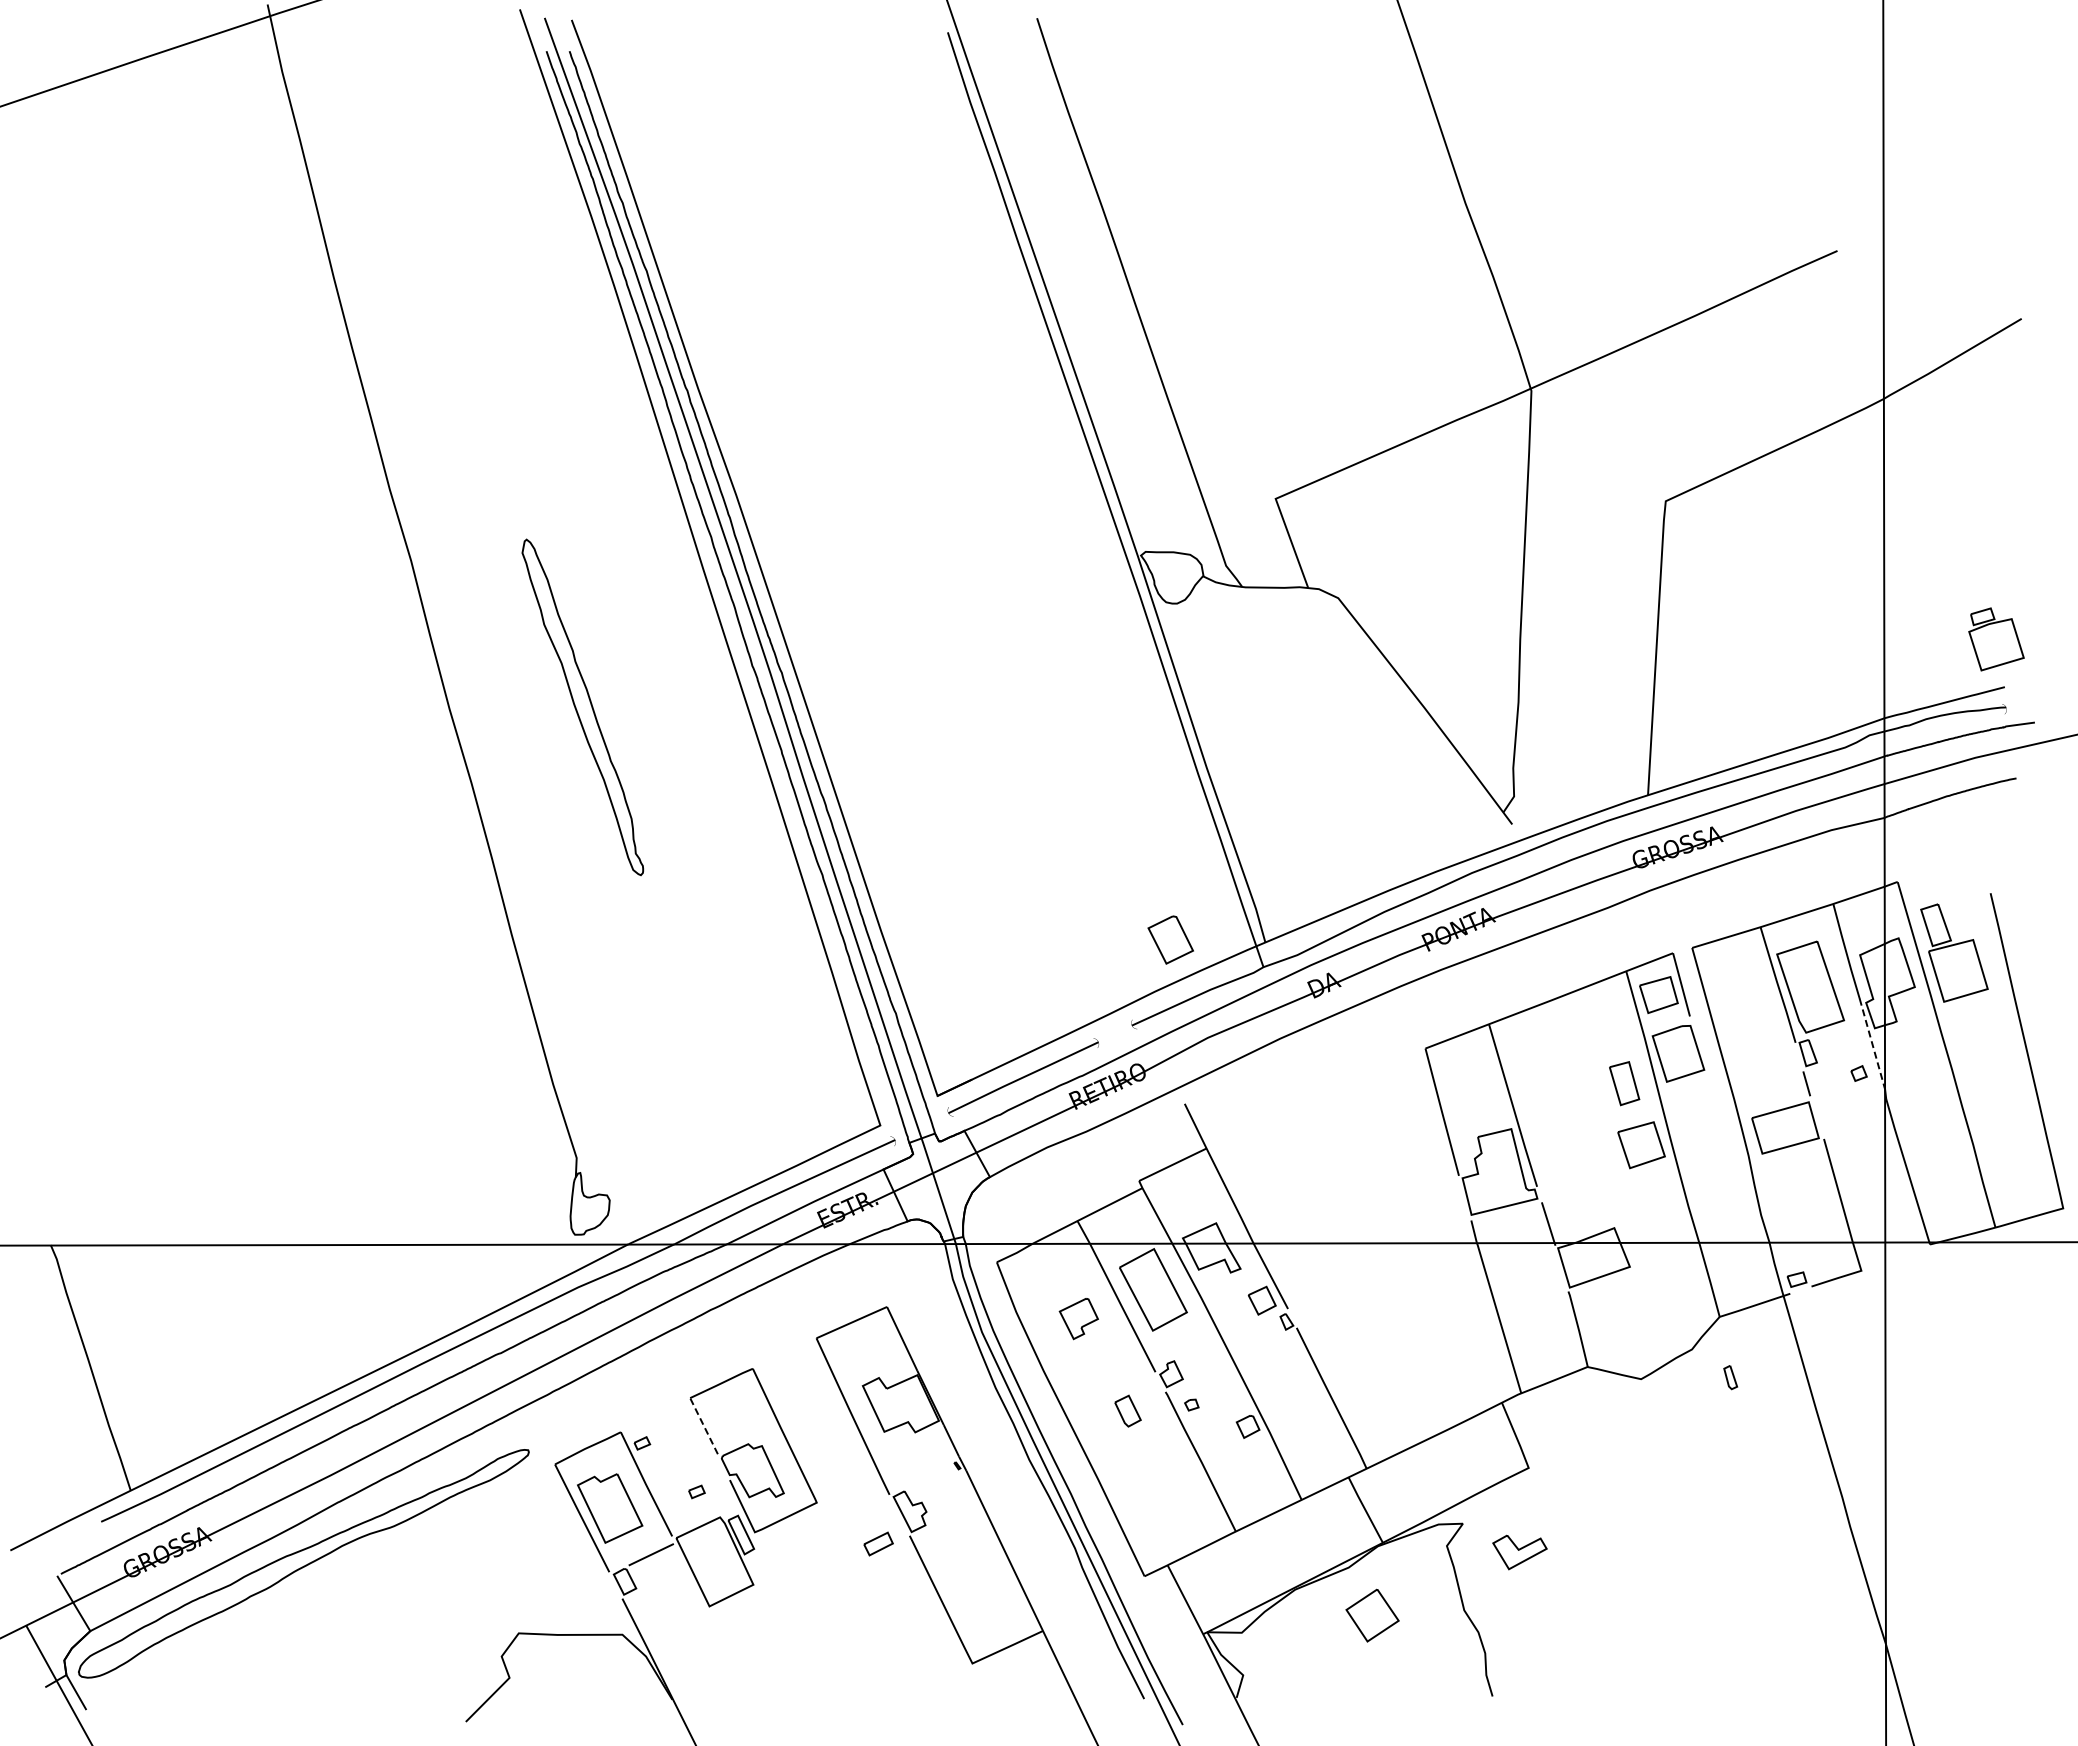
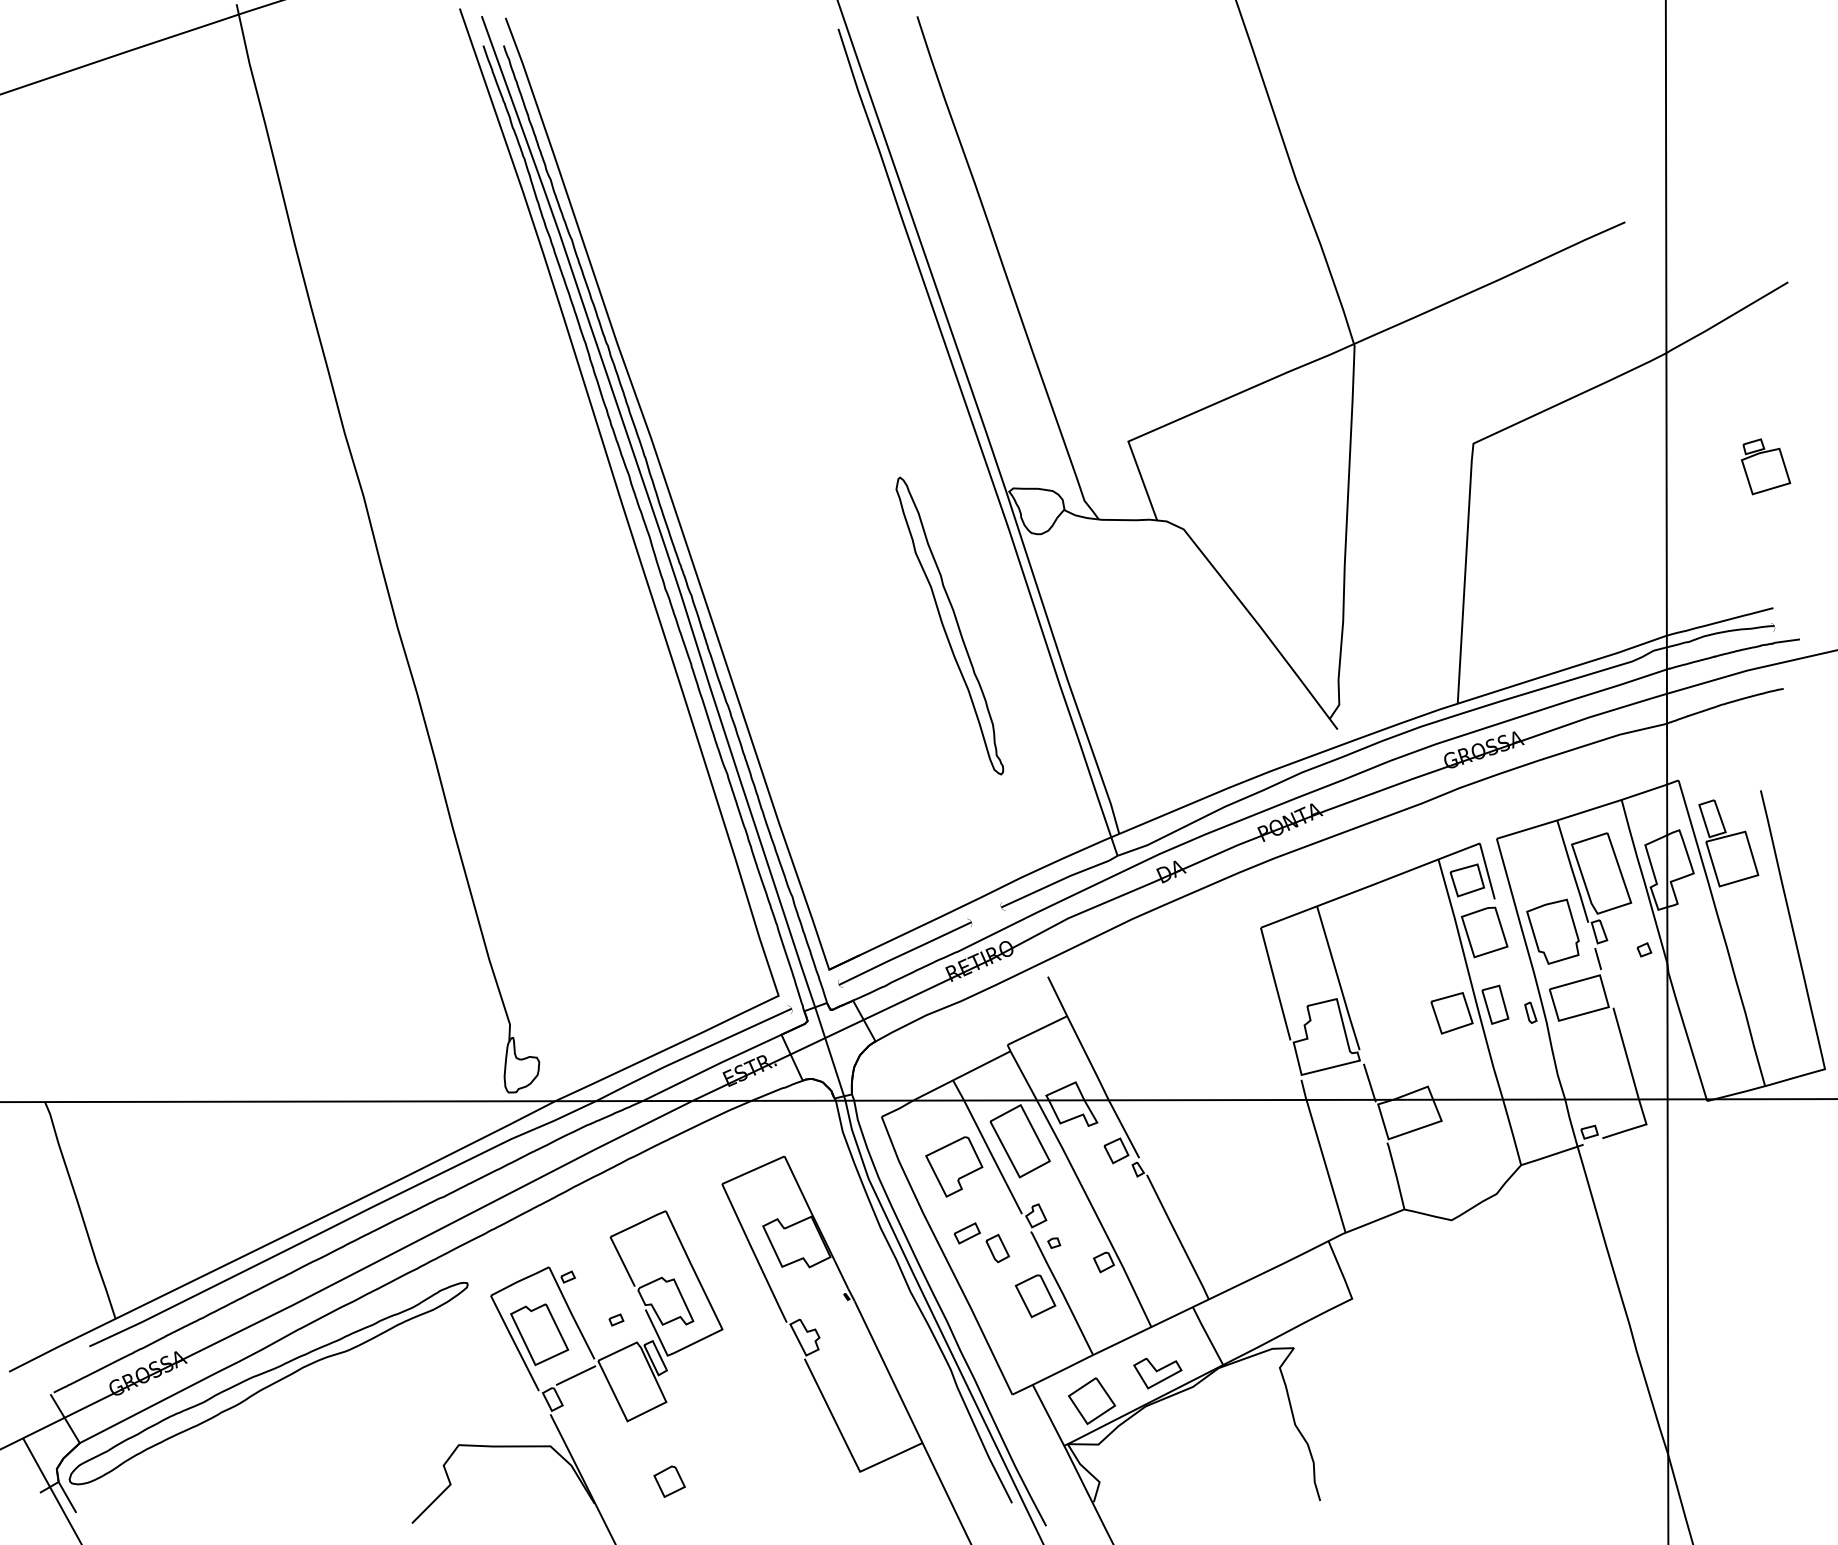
part: (1996, 639) -> (1766, 466), moved
part: (582, 707) -> (949, 626), moved
part: (1170, 939) -> (1035, 1295), moved
line: (1872, 1044) -> (1656, 924), dashed -> solid
part: (1755, 1052) -> (1552, 931), added
part: (1624, 1083) -> (1495, 1004), moved
part: (1078, 1318) -> (953, 1166), size x1.67
part: (1730, 1377) -> (1530, 1012), moved
line: (703, 1425) -> (622, 1261), dashed -> solid
part: (878, 1543) -> (967, 1232), moved
part: (1519, 1552) -> (1157, 1373), moved
part: (1372, 1615) -> (1091, 1401), moved
part: (757, 1674) -> (669, 1481), added

